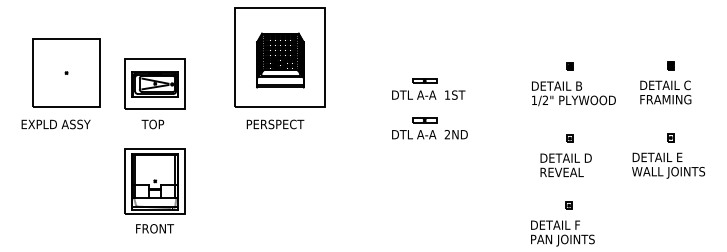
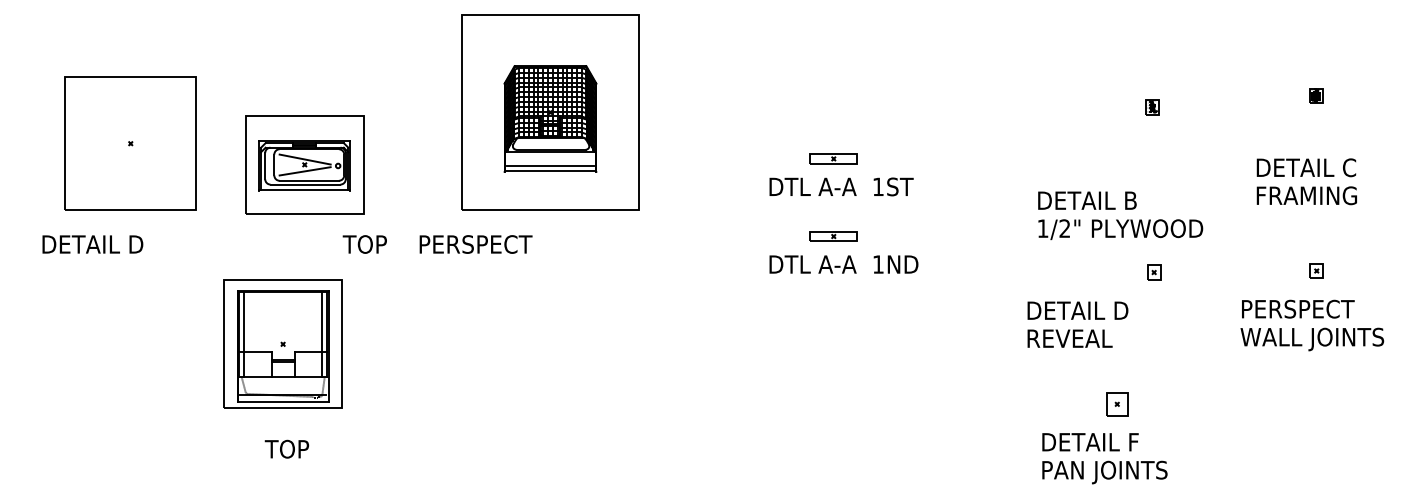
part: (670, 65) -> (1316, 95), moved
part: (569, 66) -> (1151, 107), moved
text: (573, 93) -> (1119, 215), moved
text: (56, 124) -> (110, 244), EXPLD ASSY -> DETAIL D
text: (152, 124) -> (364, 244), moved
text: (275, 124) -> (476, 244), moved
text: (446, 134) -> (876, 264), 2ND -> 1ND
part: (569, 138) -> (1153, 272), moved
text: (661, 157) -> (1298, 309), DETAIL E -> PERSPECT
text: (565, 164) -> (1076, 323), moved
part: (154, 181) -> (281, 344), moved
part: (568, 205) -> (1115, 403), size x1.6
text: (154, 228) -> (303, 448), FRONT -> TOP

